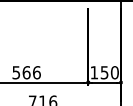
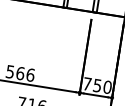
text: (94, 72) -> (87, 83), 150 -> 750

